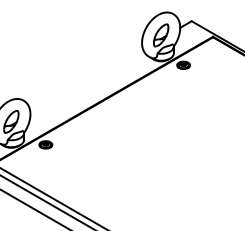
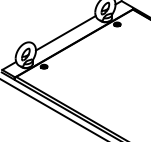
line: (86, 82) -> (65, 33), added

